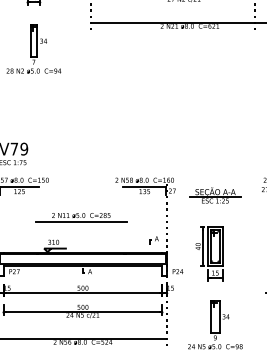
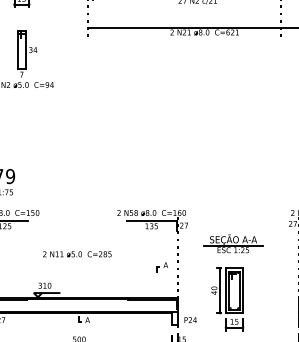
part: (215, 195) -> (233, 243), moved
line: (81, 222) -> (77, 262), removed
part: (153, 240) -> (161, 267), moved

